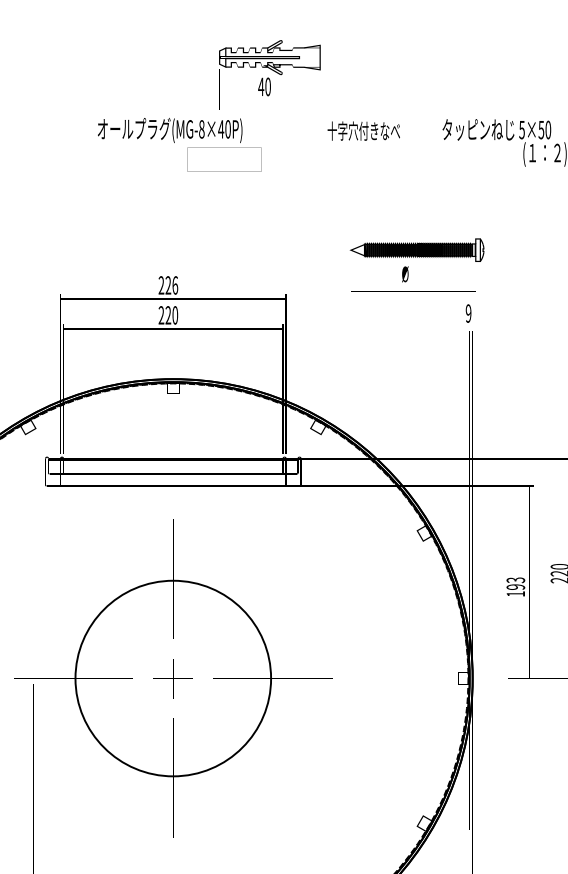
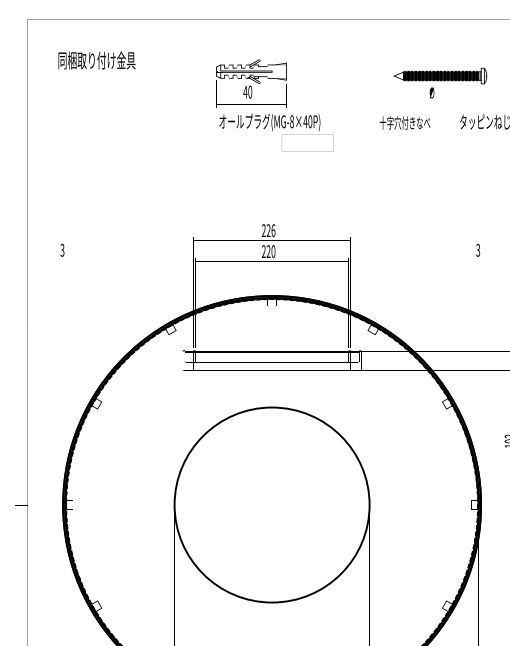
text: (269, 74) -> (251, 83), moved
text: (417, 259) -> (440, 82), moved
text: (469, 313) -> (478, 250), 9 -> 3
circle: (172, 677) -> (271, 504), size x1.43

